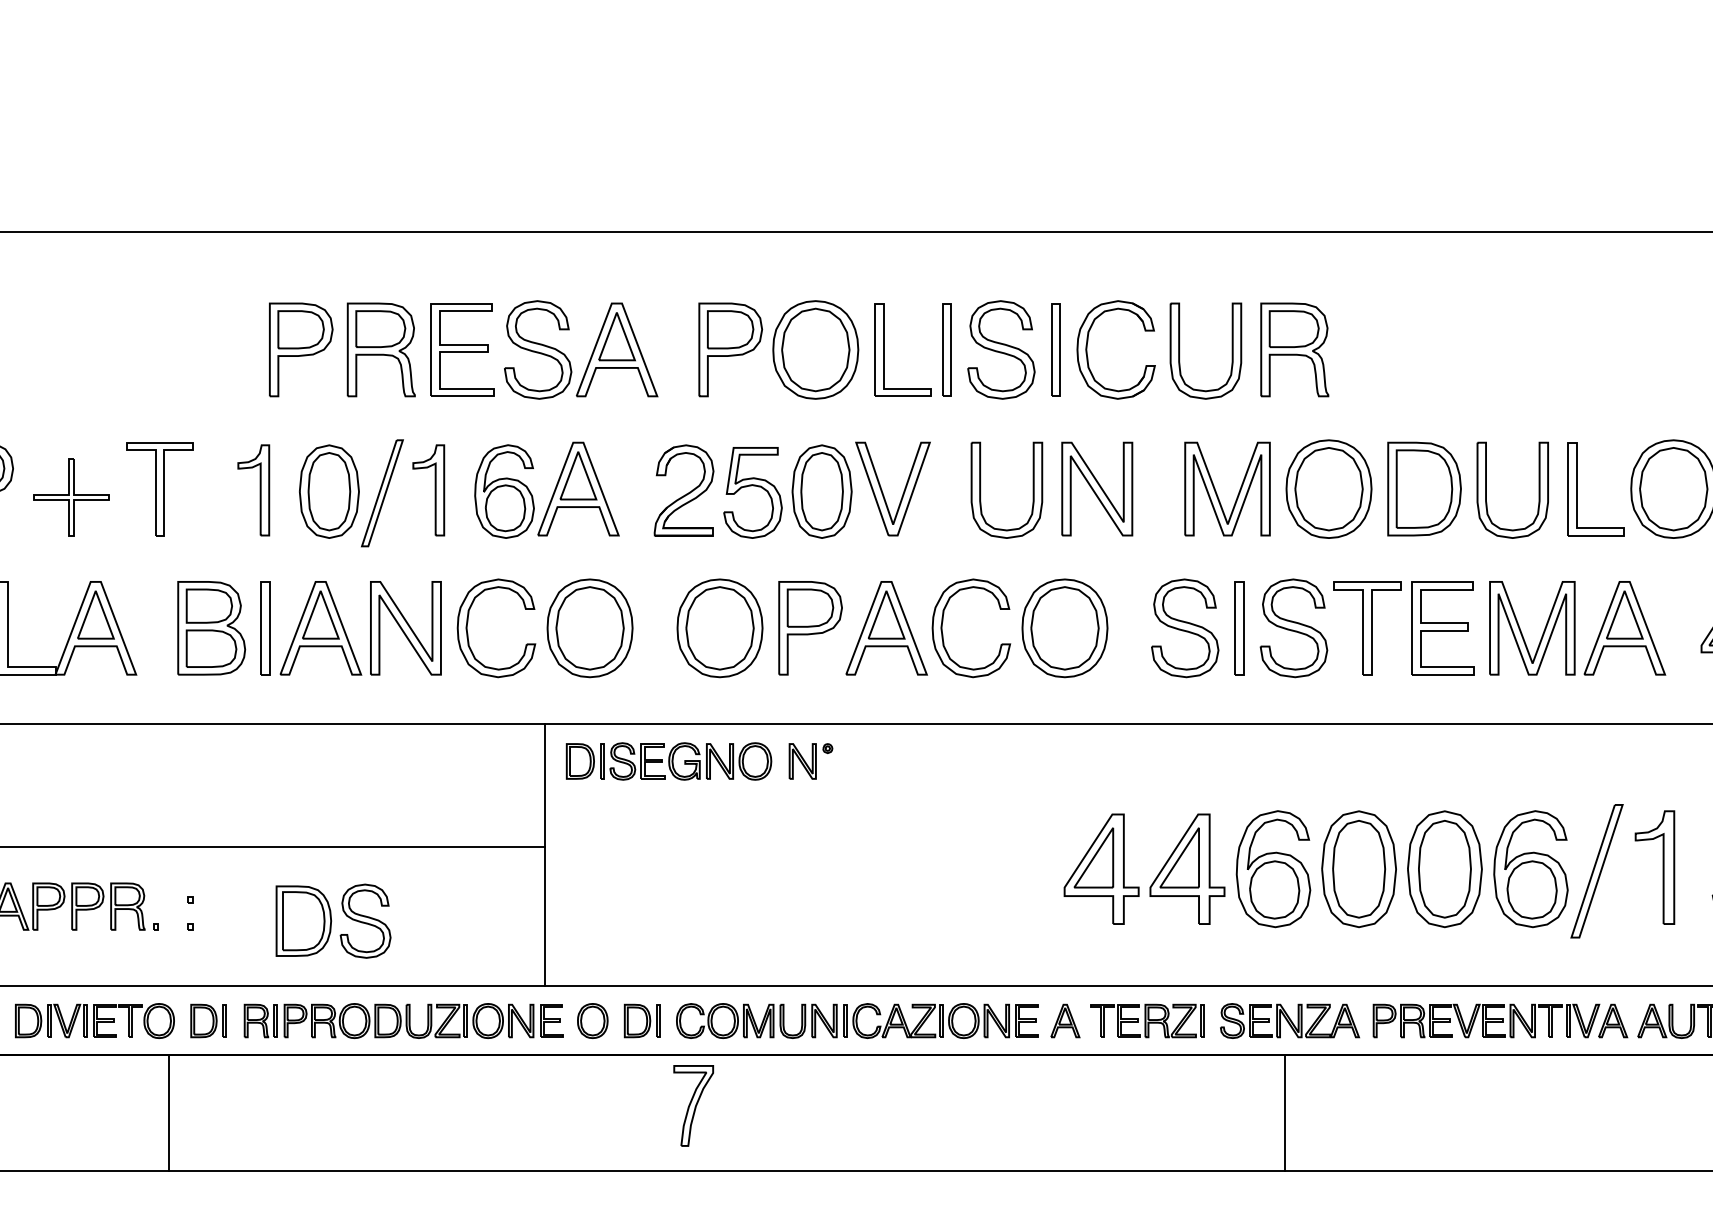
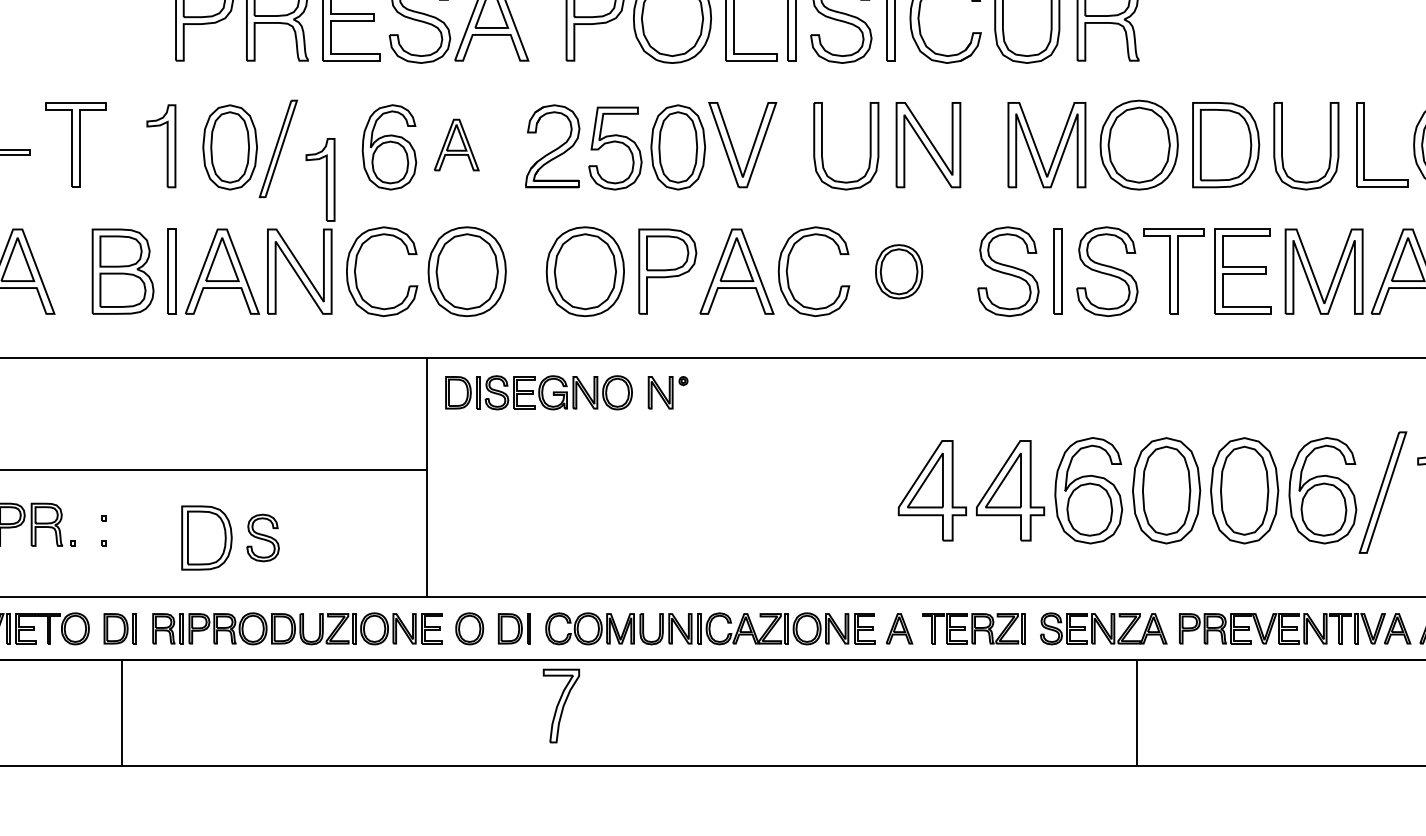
part: (578, 488) -> (456, 144), size x0.6
part: (428, 490) -> (320, 180), moved
part: (1064, 628) -> (898, 271), size x0.6
part: (365, 920) -> (263, 537), size x0.7
line: (168, 1113) -> (122, 712), moved
line: (1284, 1113) -> (1136, 712), moved

